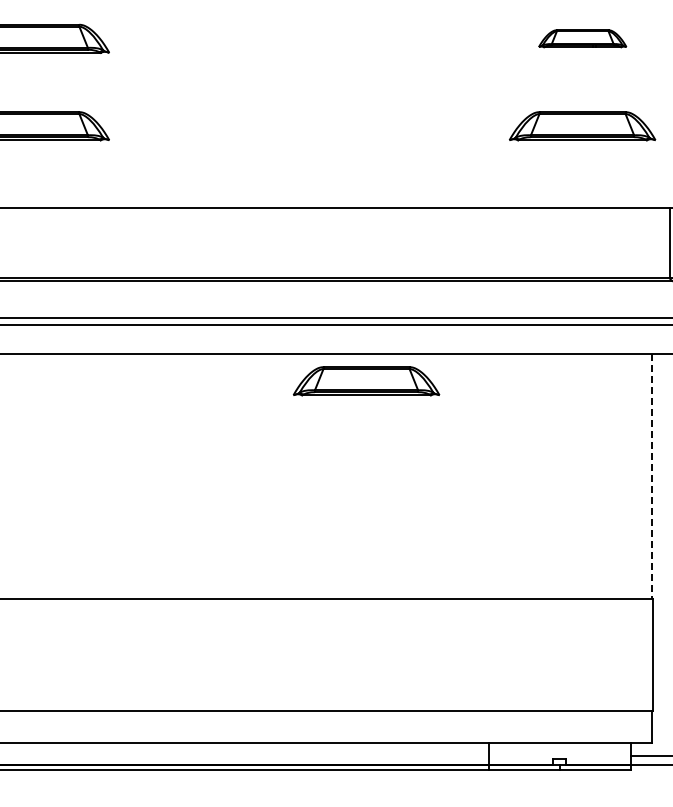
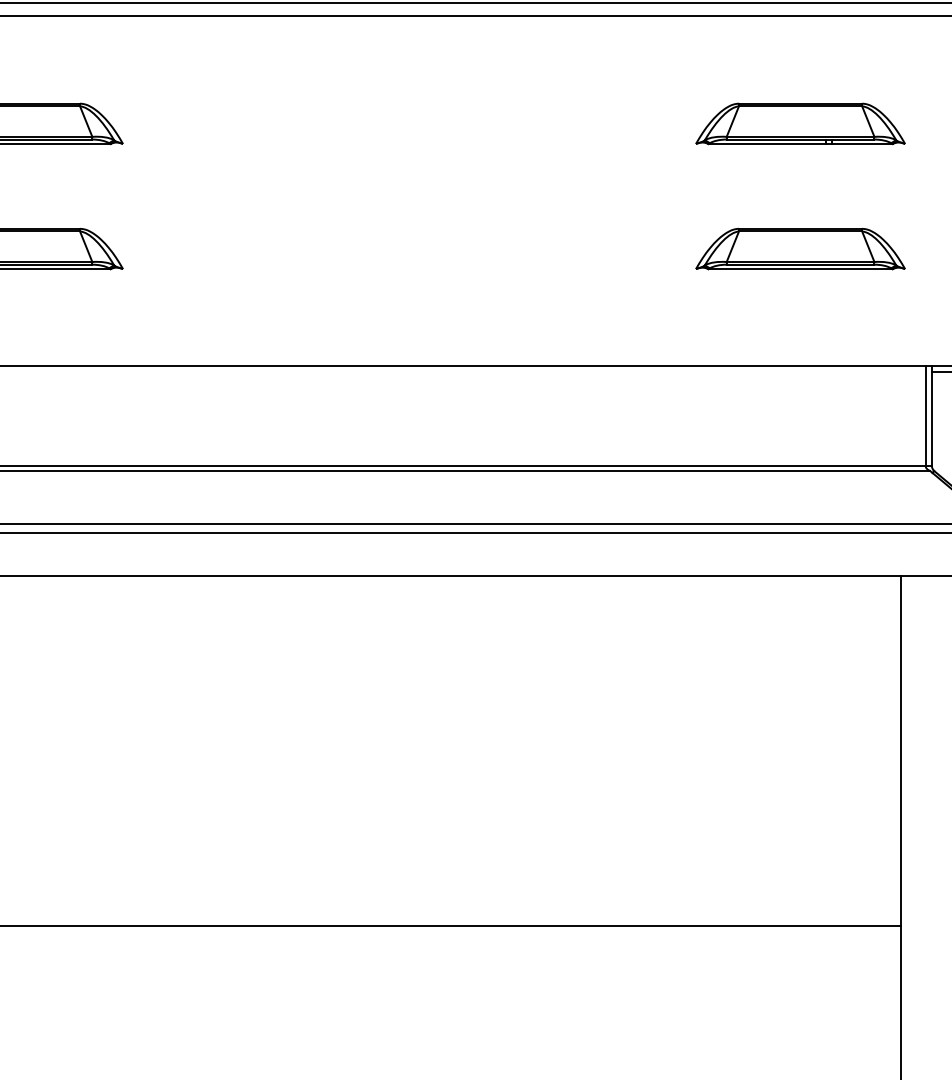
part: (582, 38) -> (800, 123), size x1.67
part: (366, 381) -> (491, 614), removed
line: (652, 477) -> (900, 751), dashed -> solid

